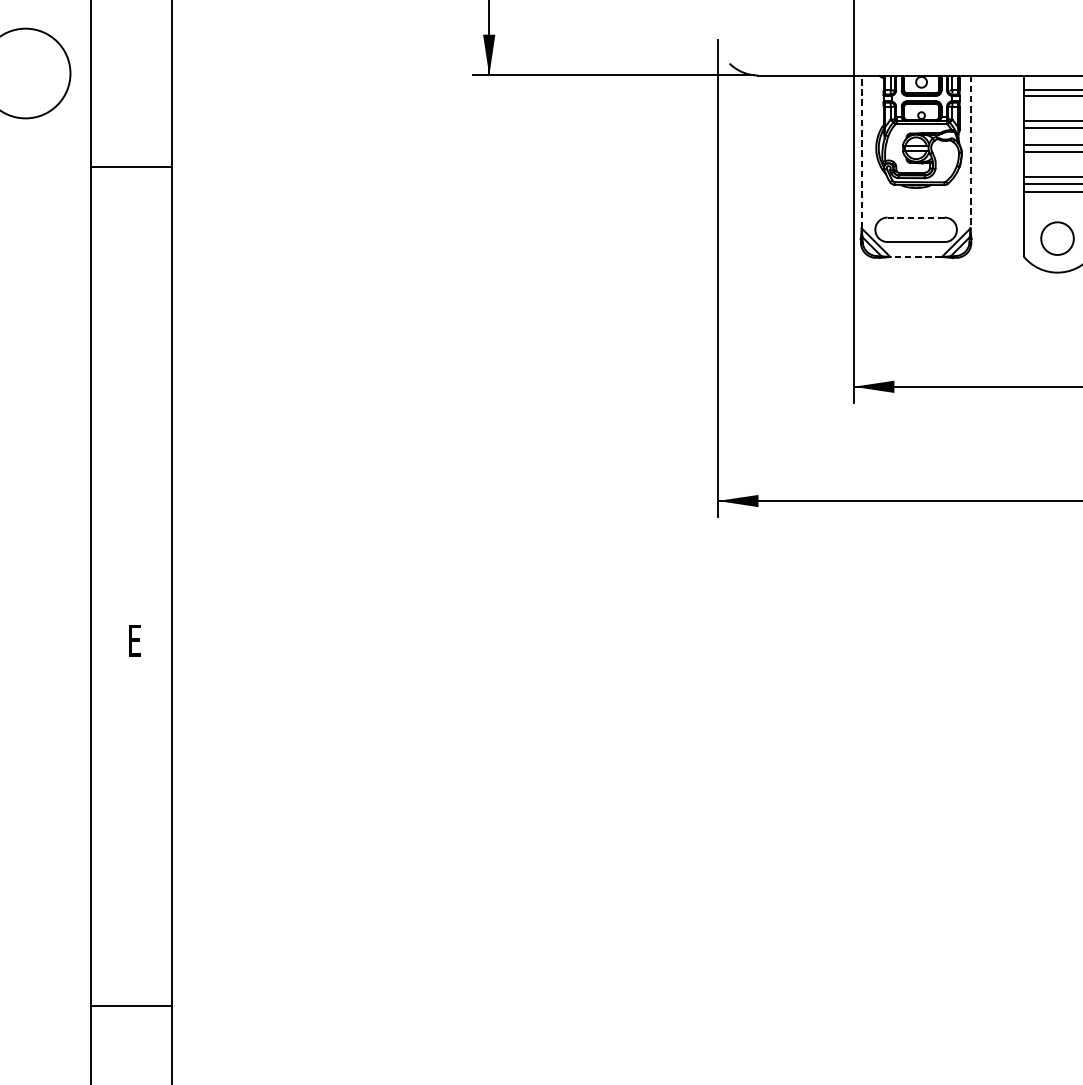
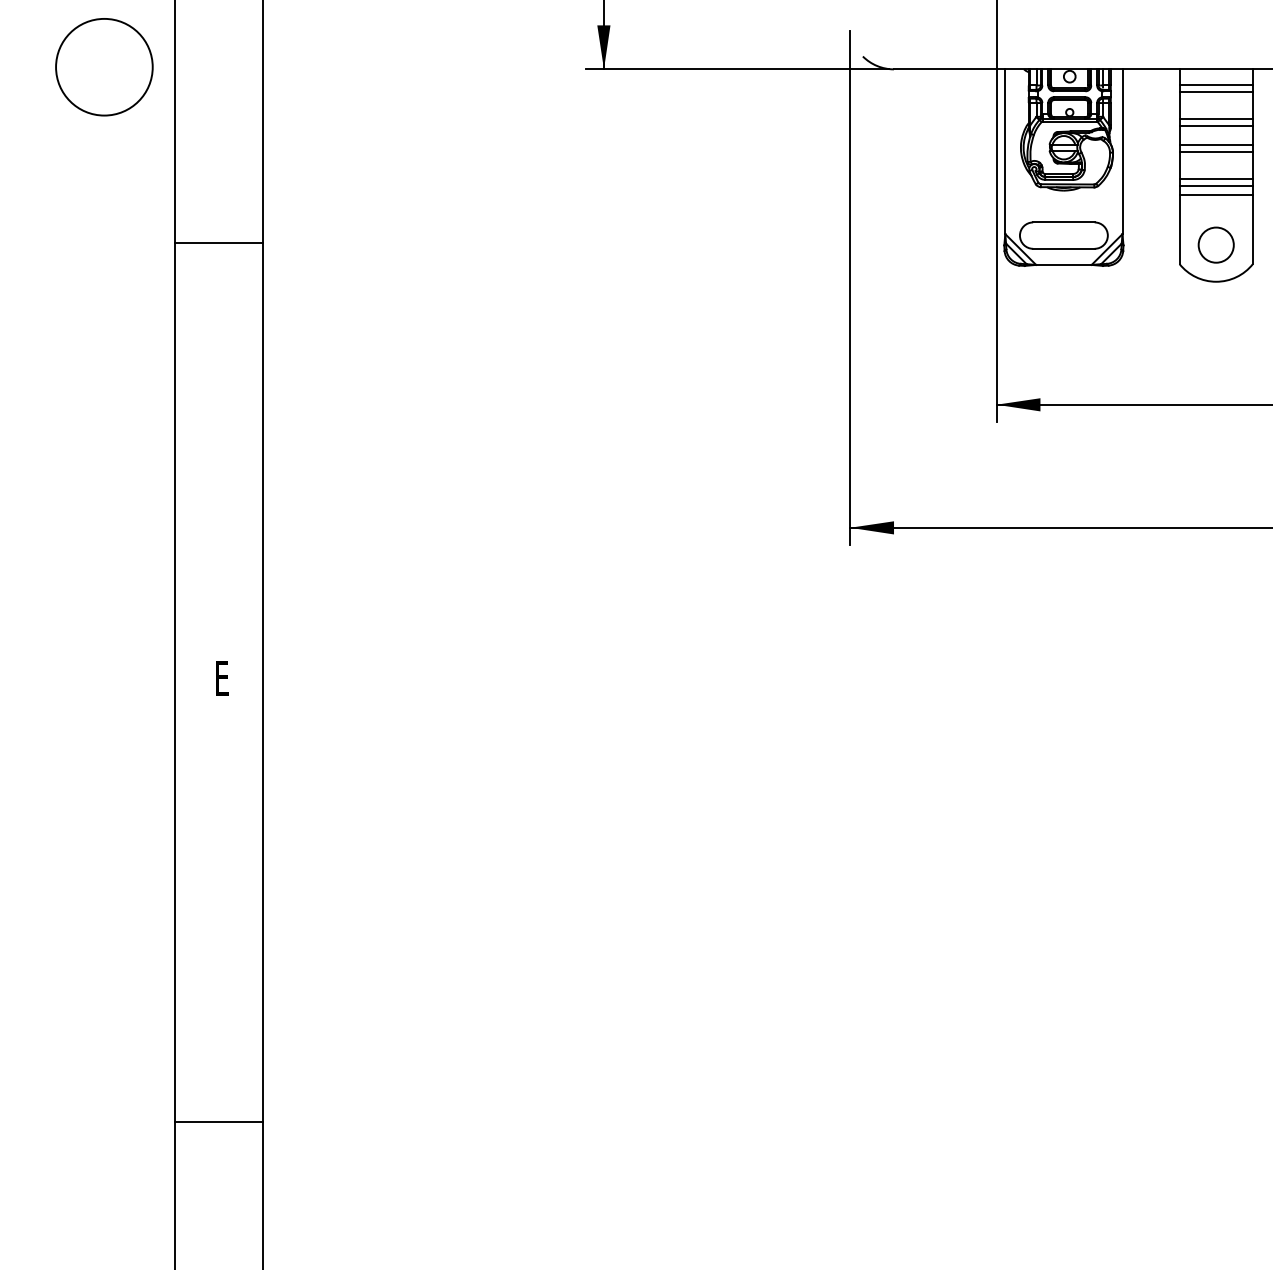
line: (861, 151) -> (1005, 151), dashed -> solid
line: (970, 152) -> (1122, 152), dashed -> solid
line: (131, 167) -> (218, 243), moved
line: (915, 217) -> (1063, 222), dashed -> solid
line: (915, 256) -> (1063, 264), dashed -> solid
line: (131, 1005) -> (218, 1121), moved

